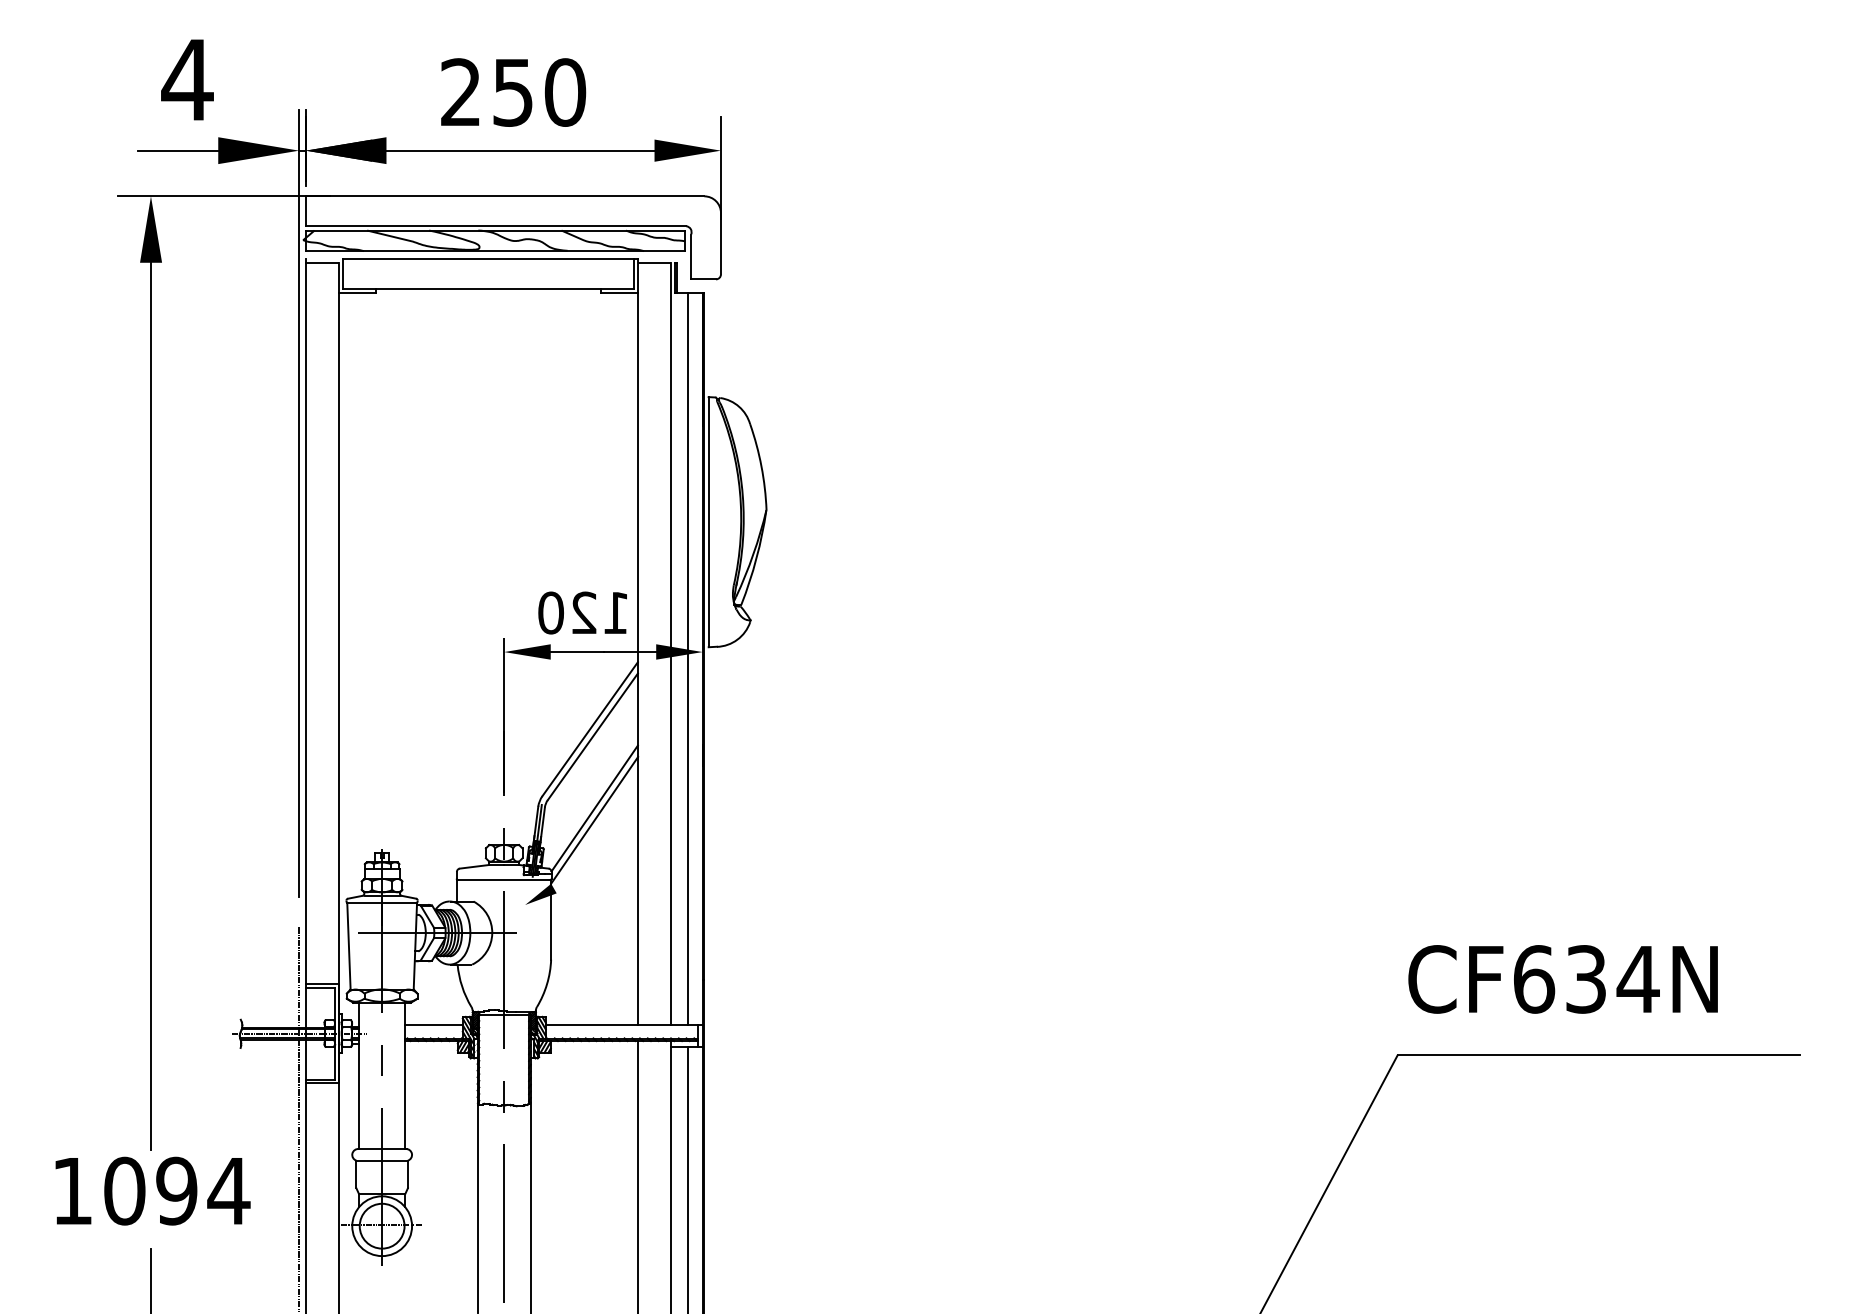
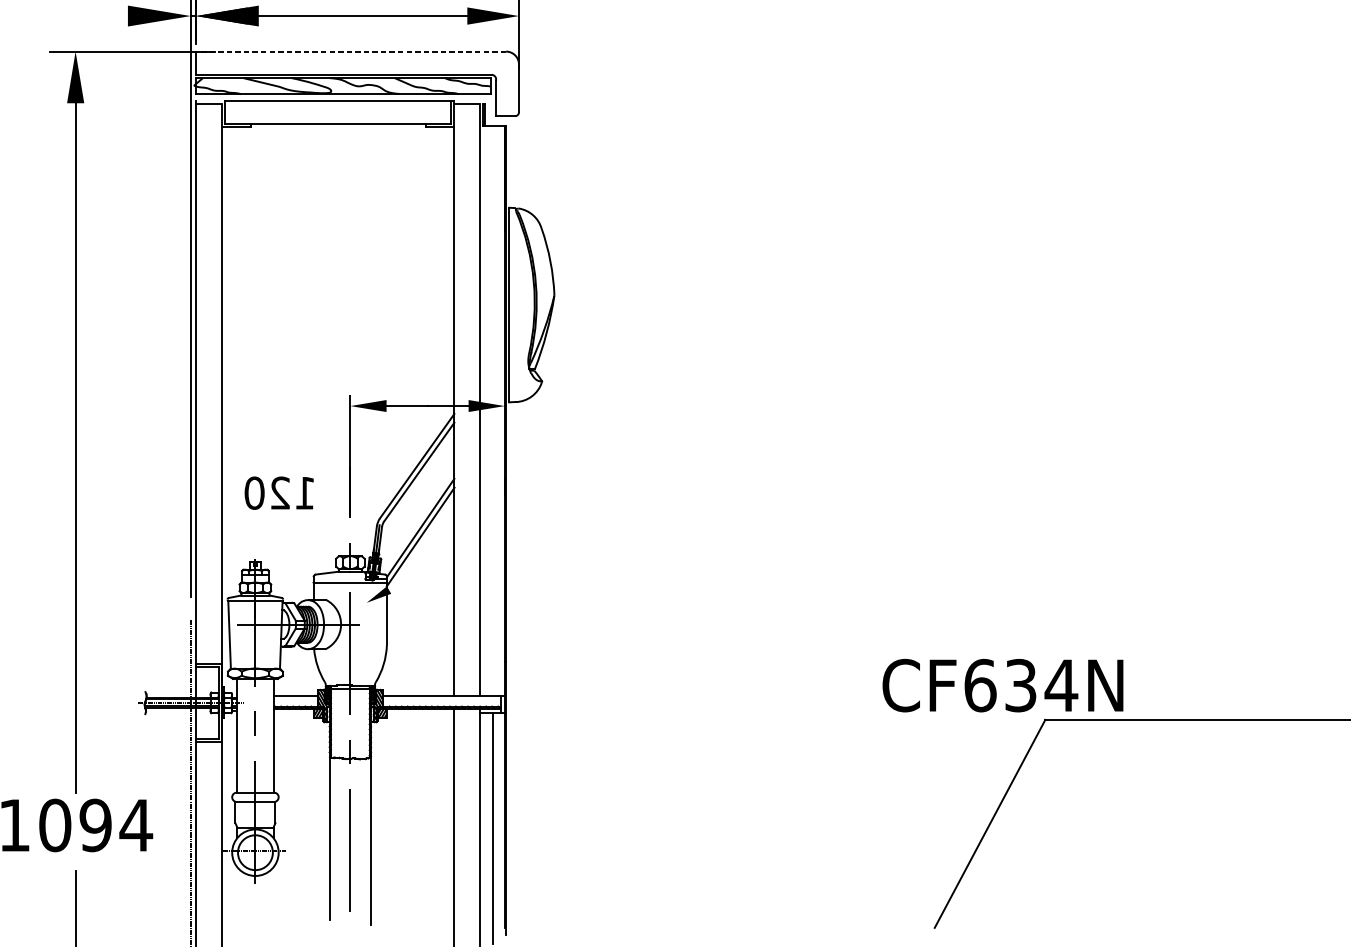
line: (177, 150) -> (96, 15), removed
line: (504, 196) -> (350, 51), solid -> dashed
text: (582, 612) -> (279, 492), moved
line: (687, 658) -> (492, 411), removed
text: (1562, 979) -> (1002, 685), moved

